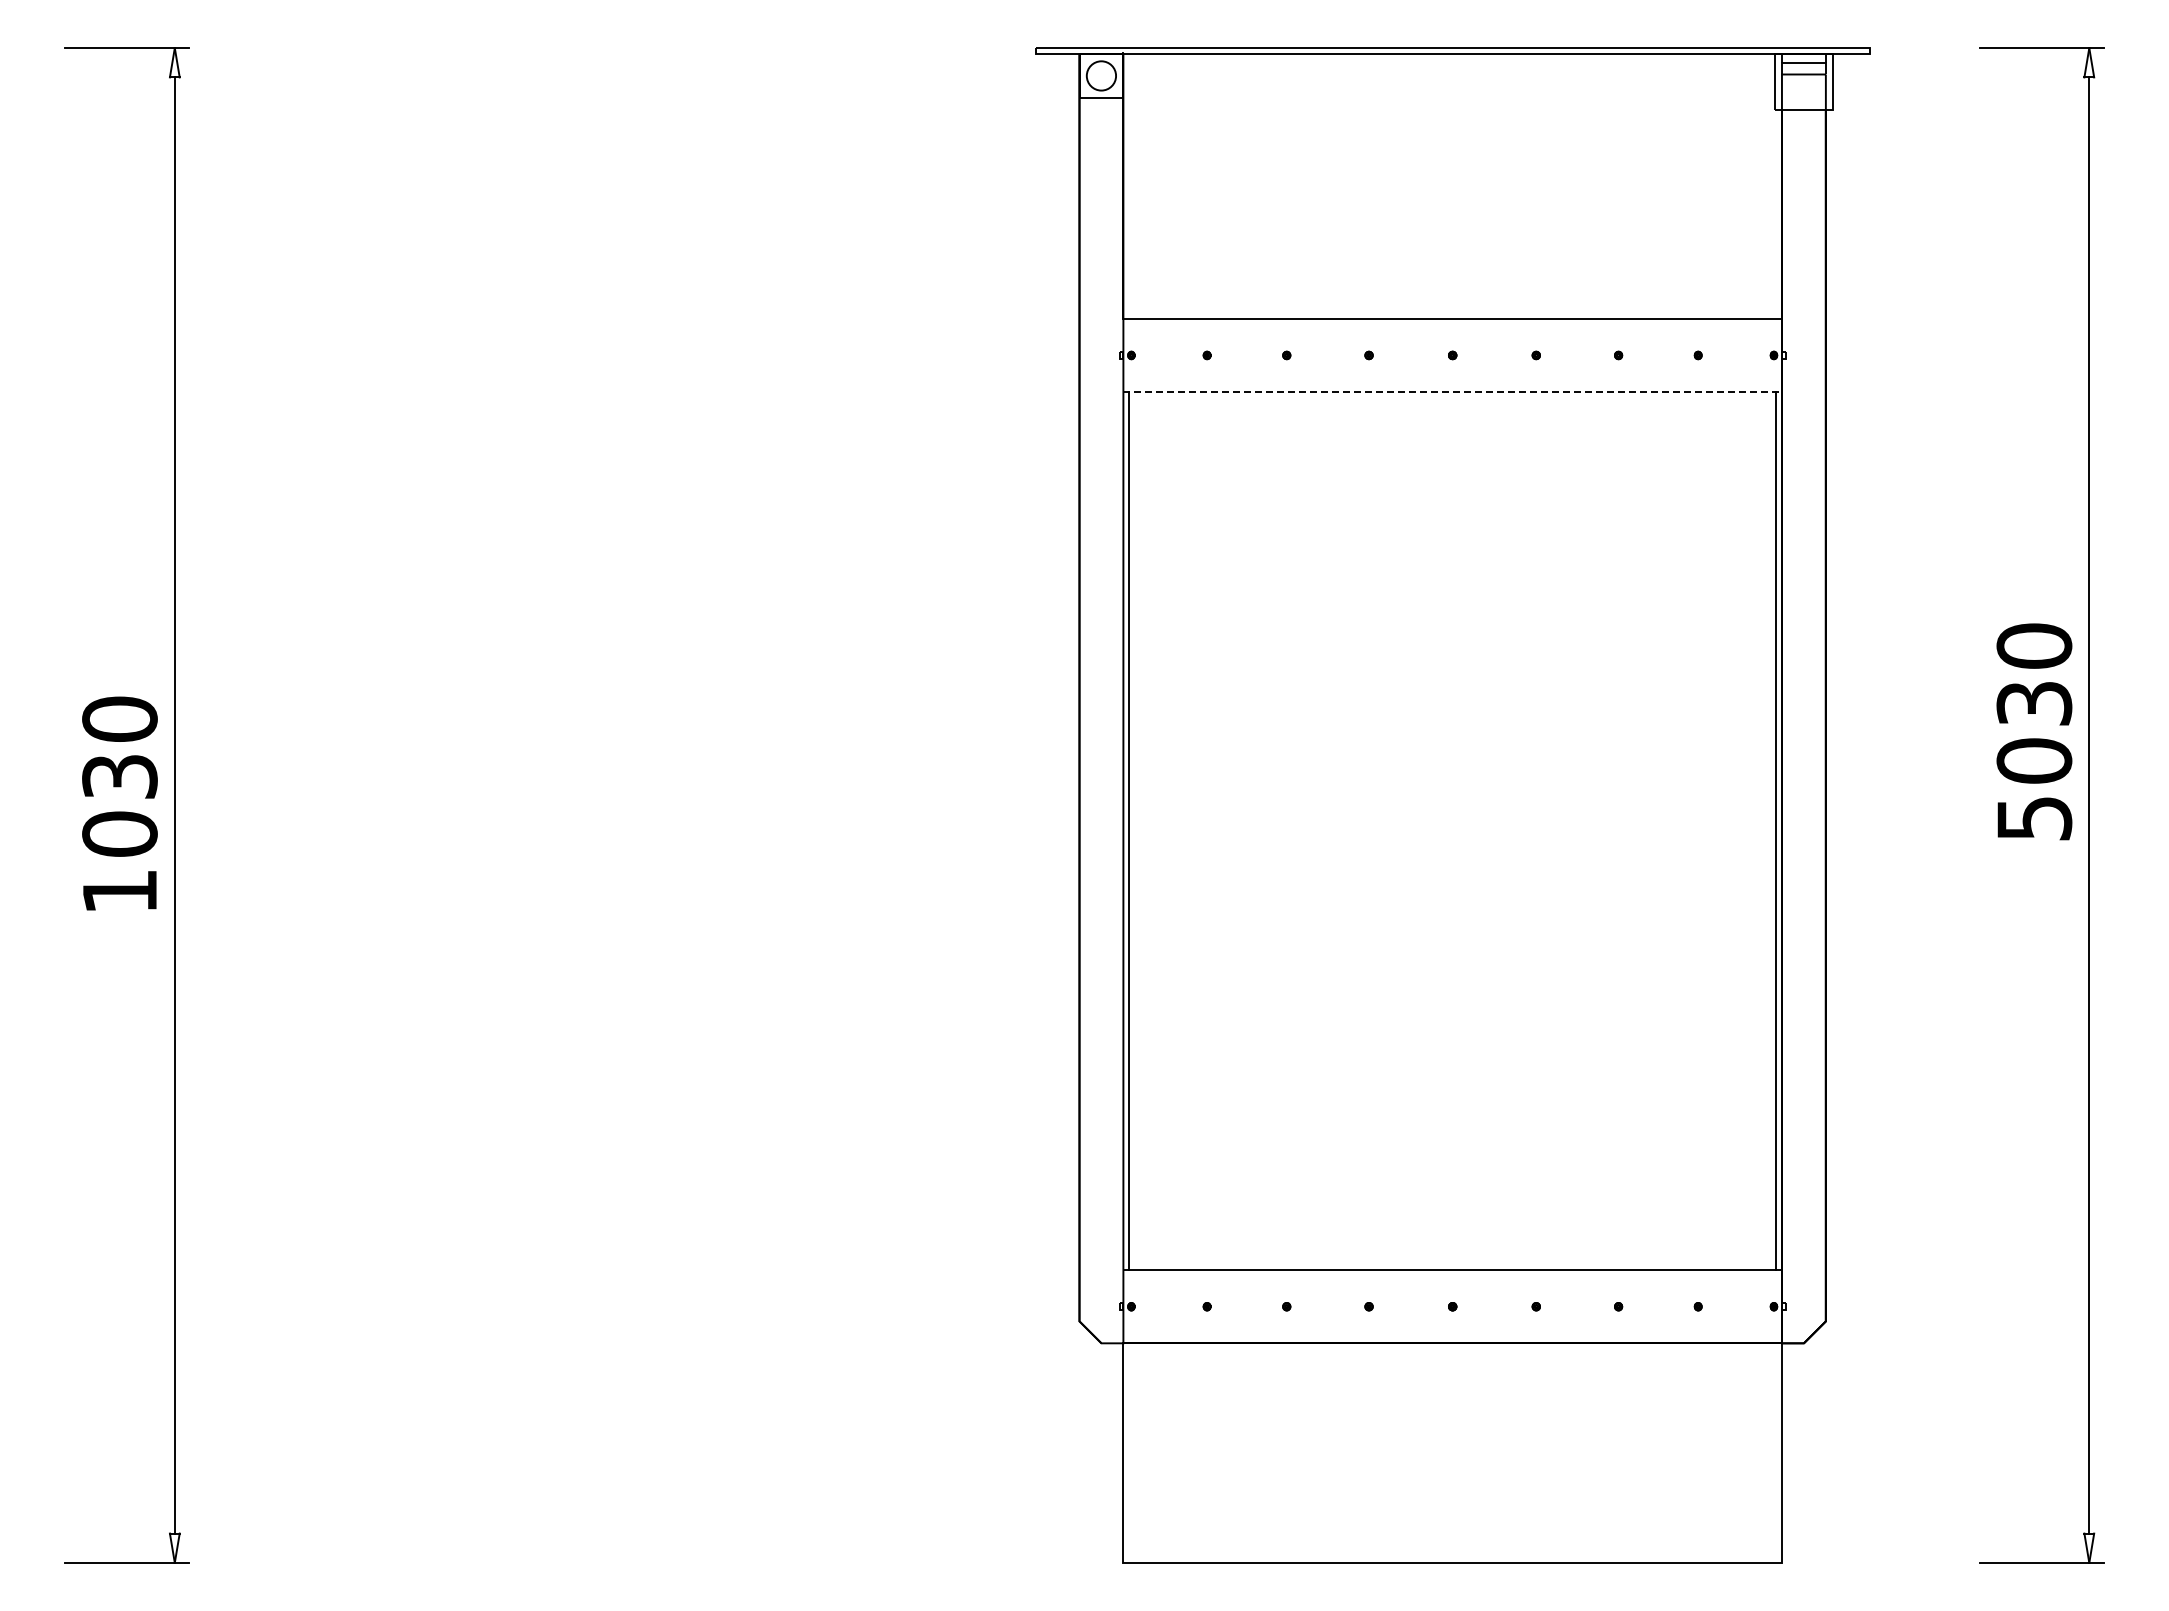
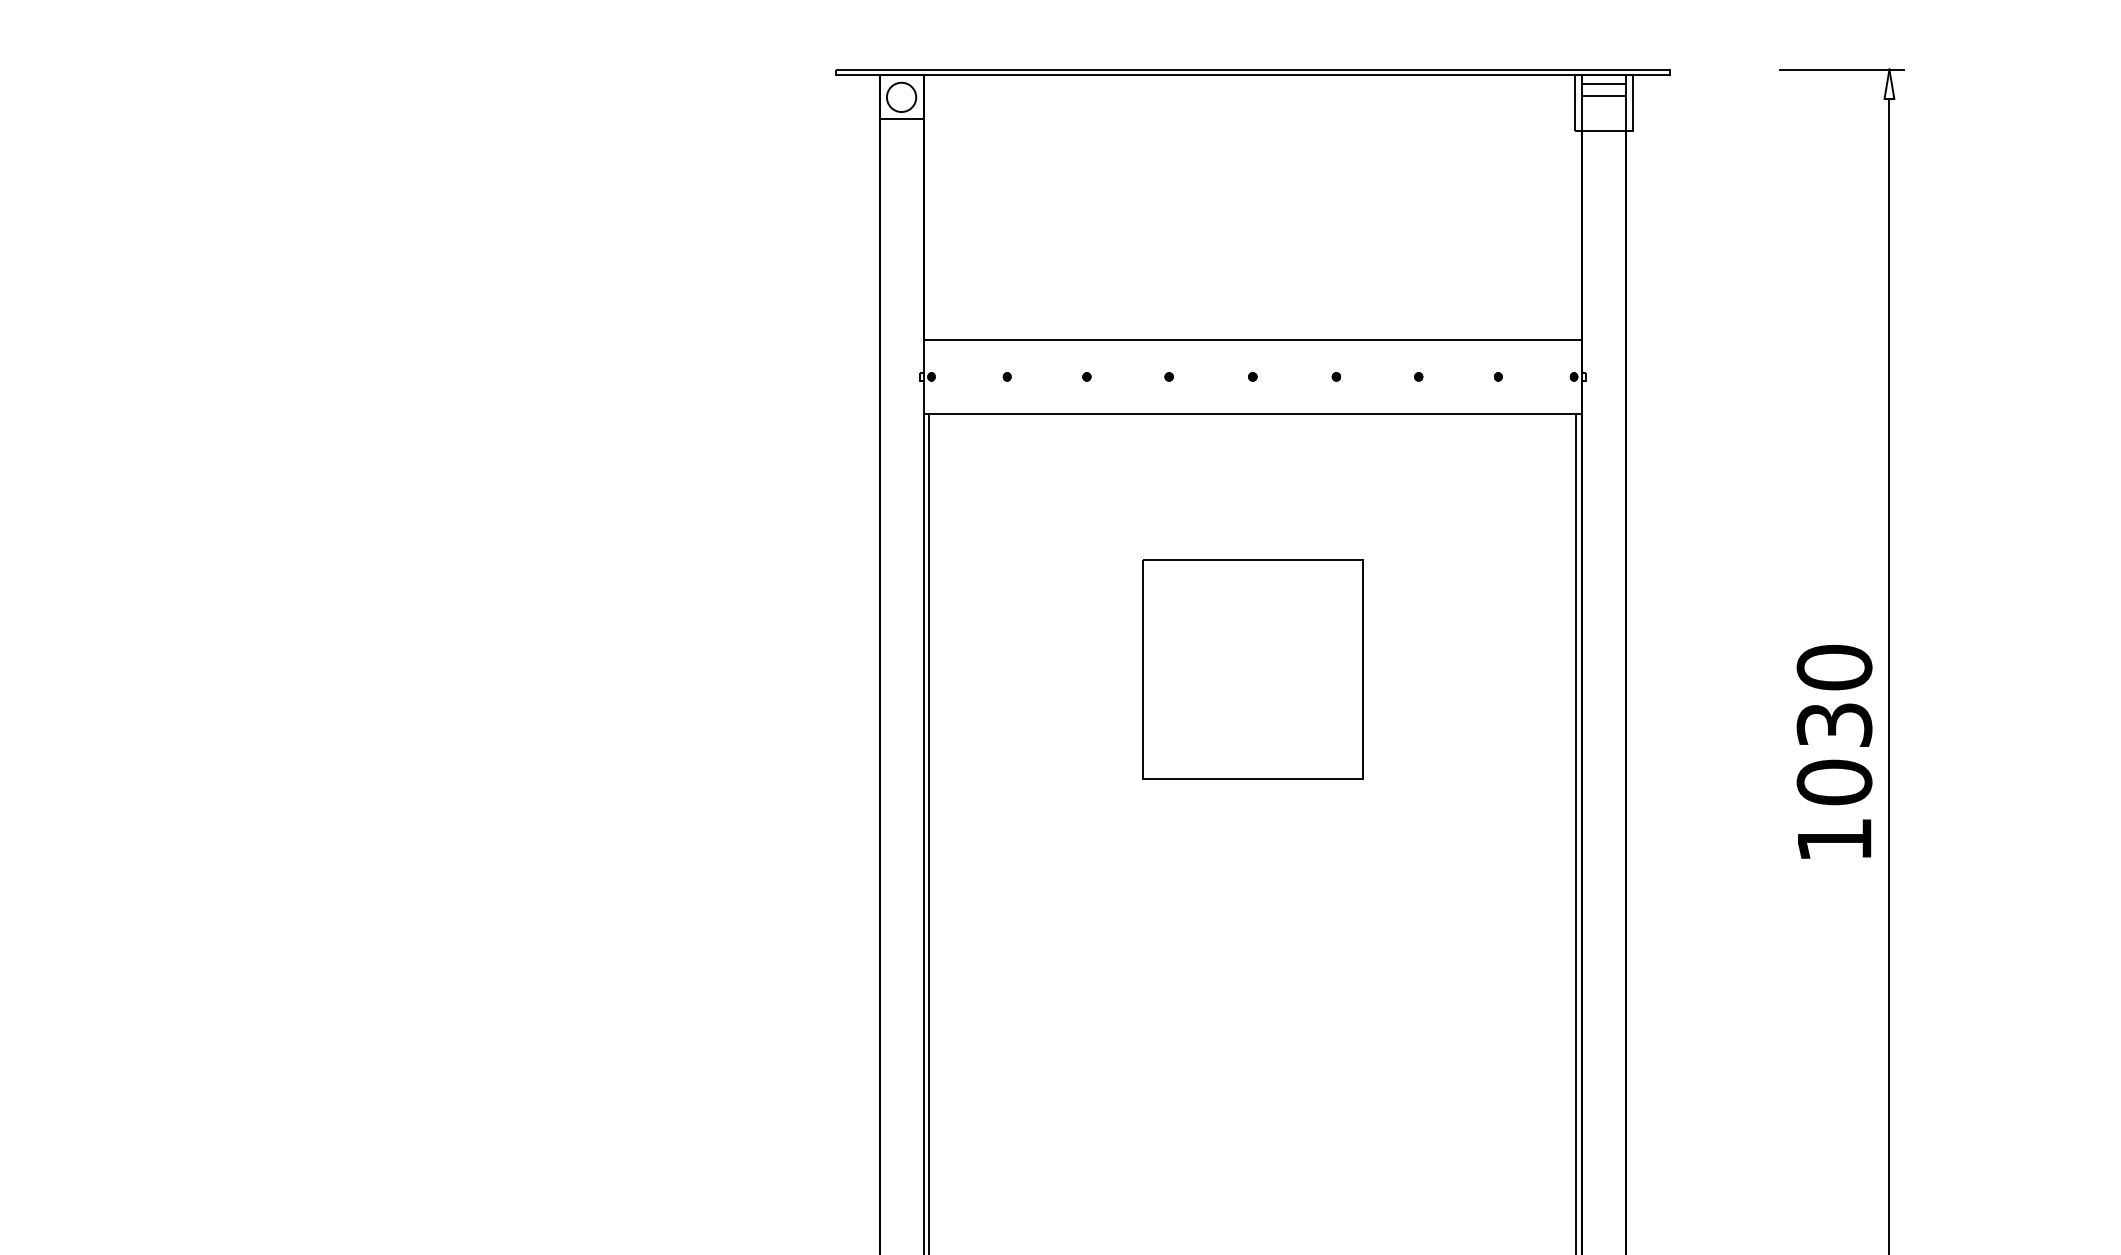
line: (1453, 392) -> (1253, 413), dashed -> solid
part: (1452, 647) -> (1252, 668), added
text: (2034, 818) -> (1834, 839), 5030 -> 1030

